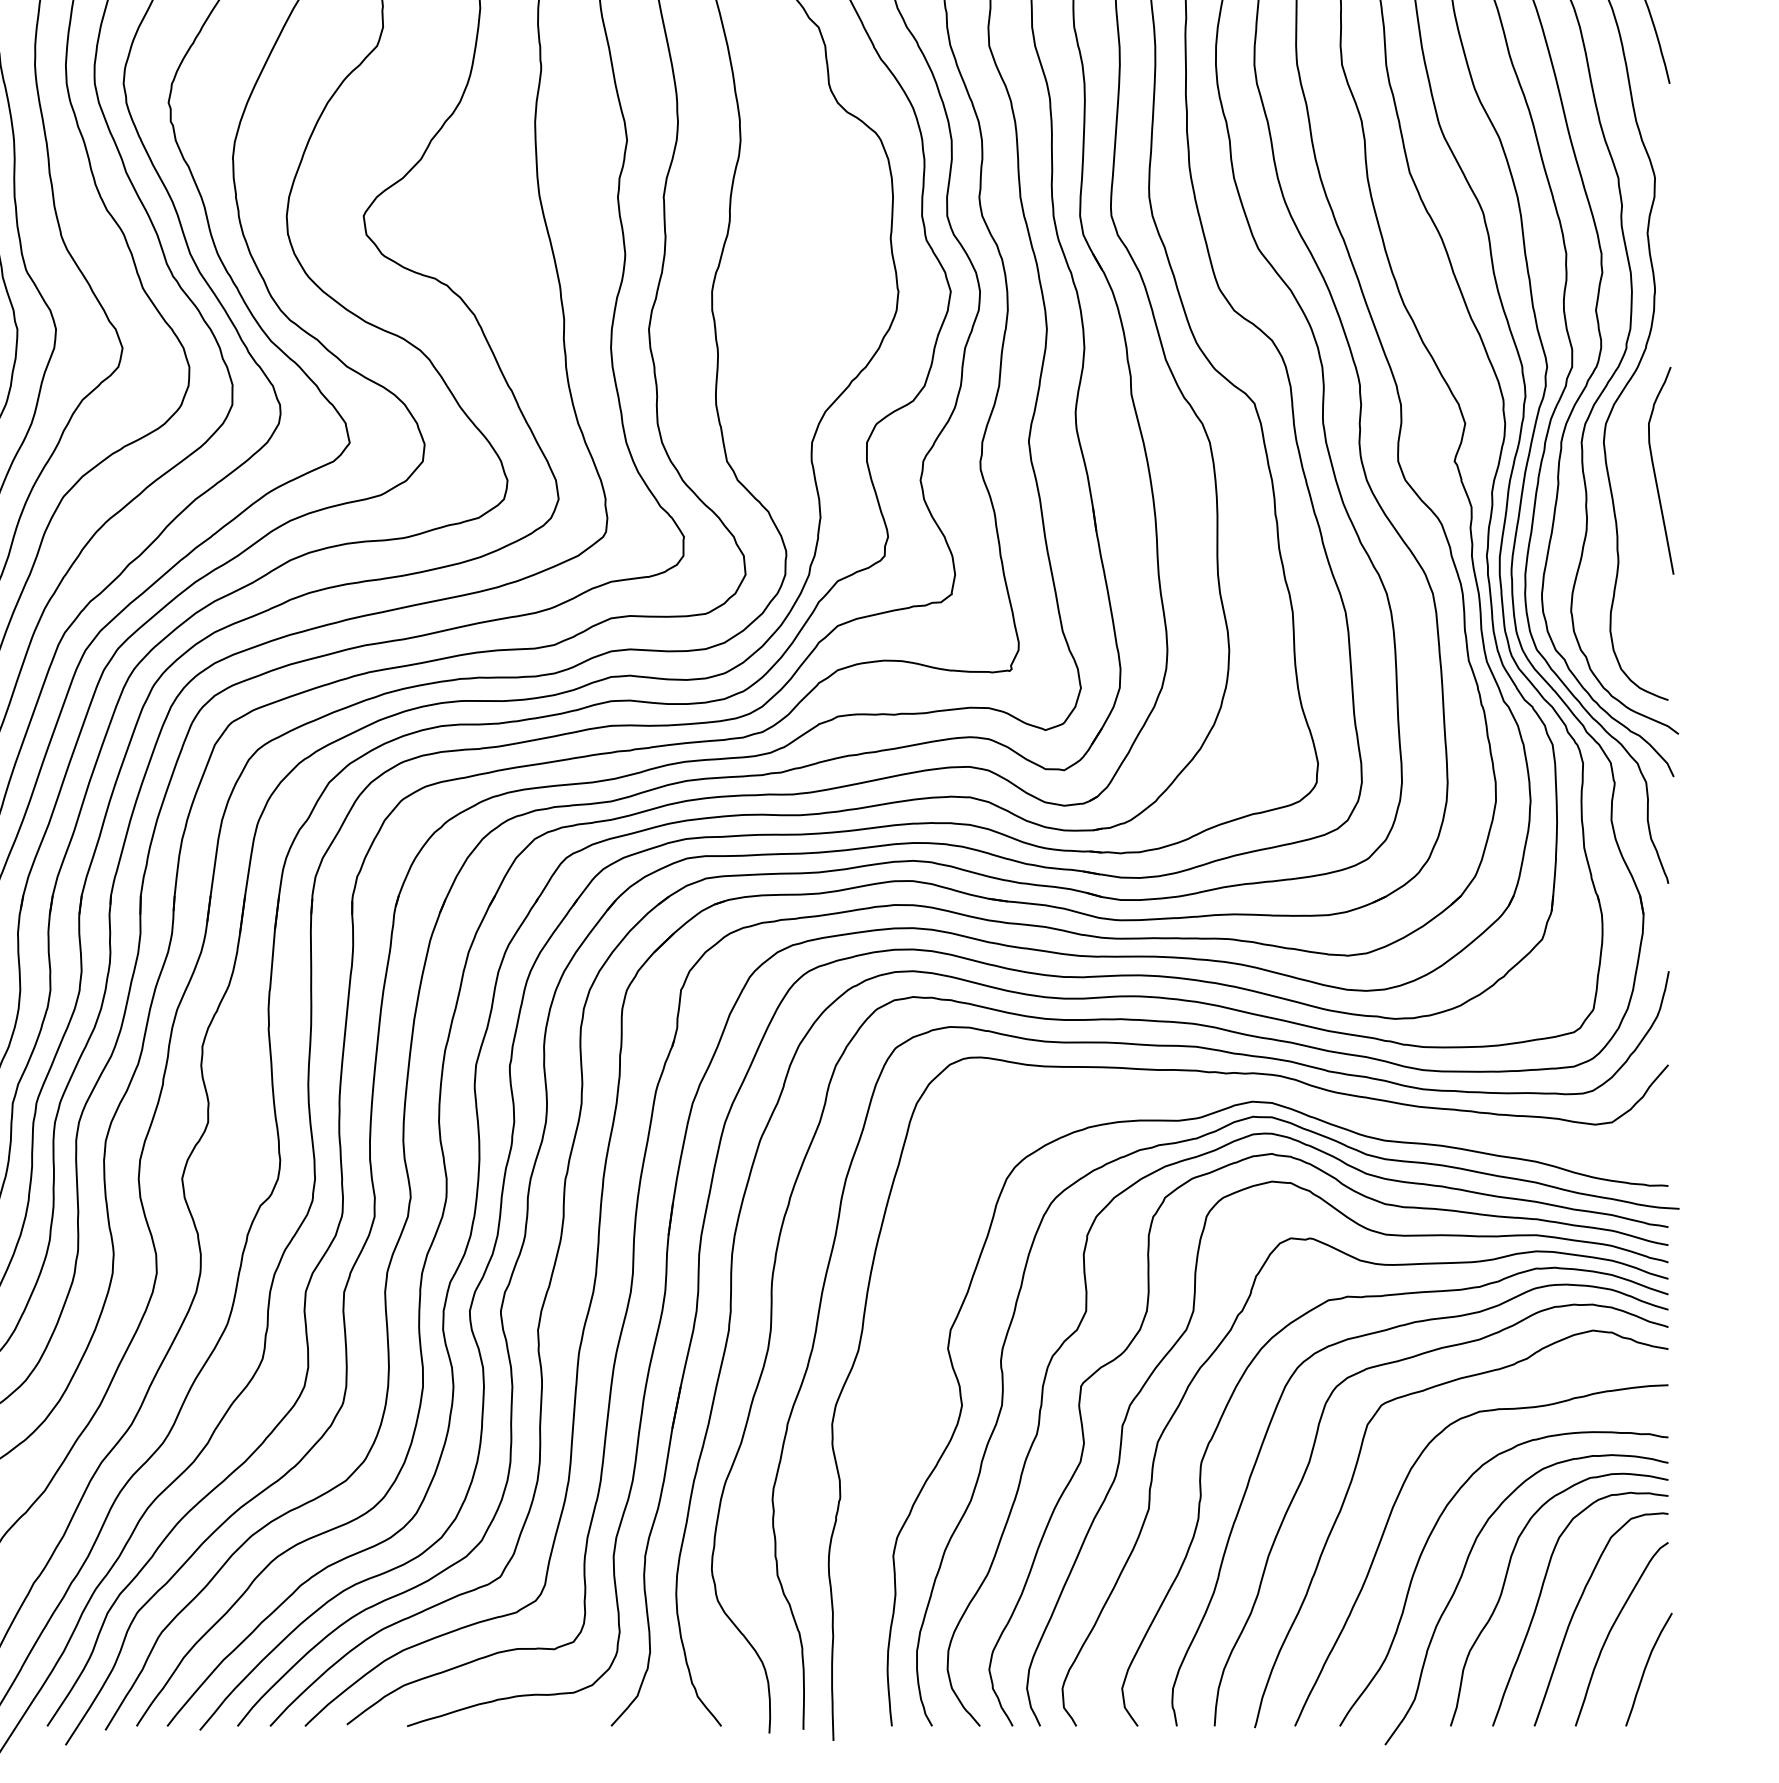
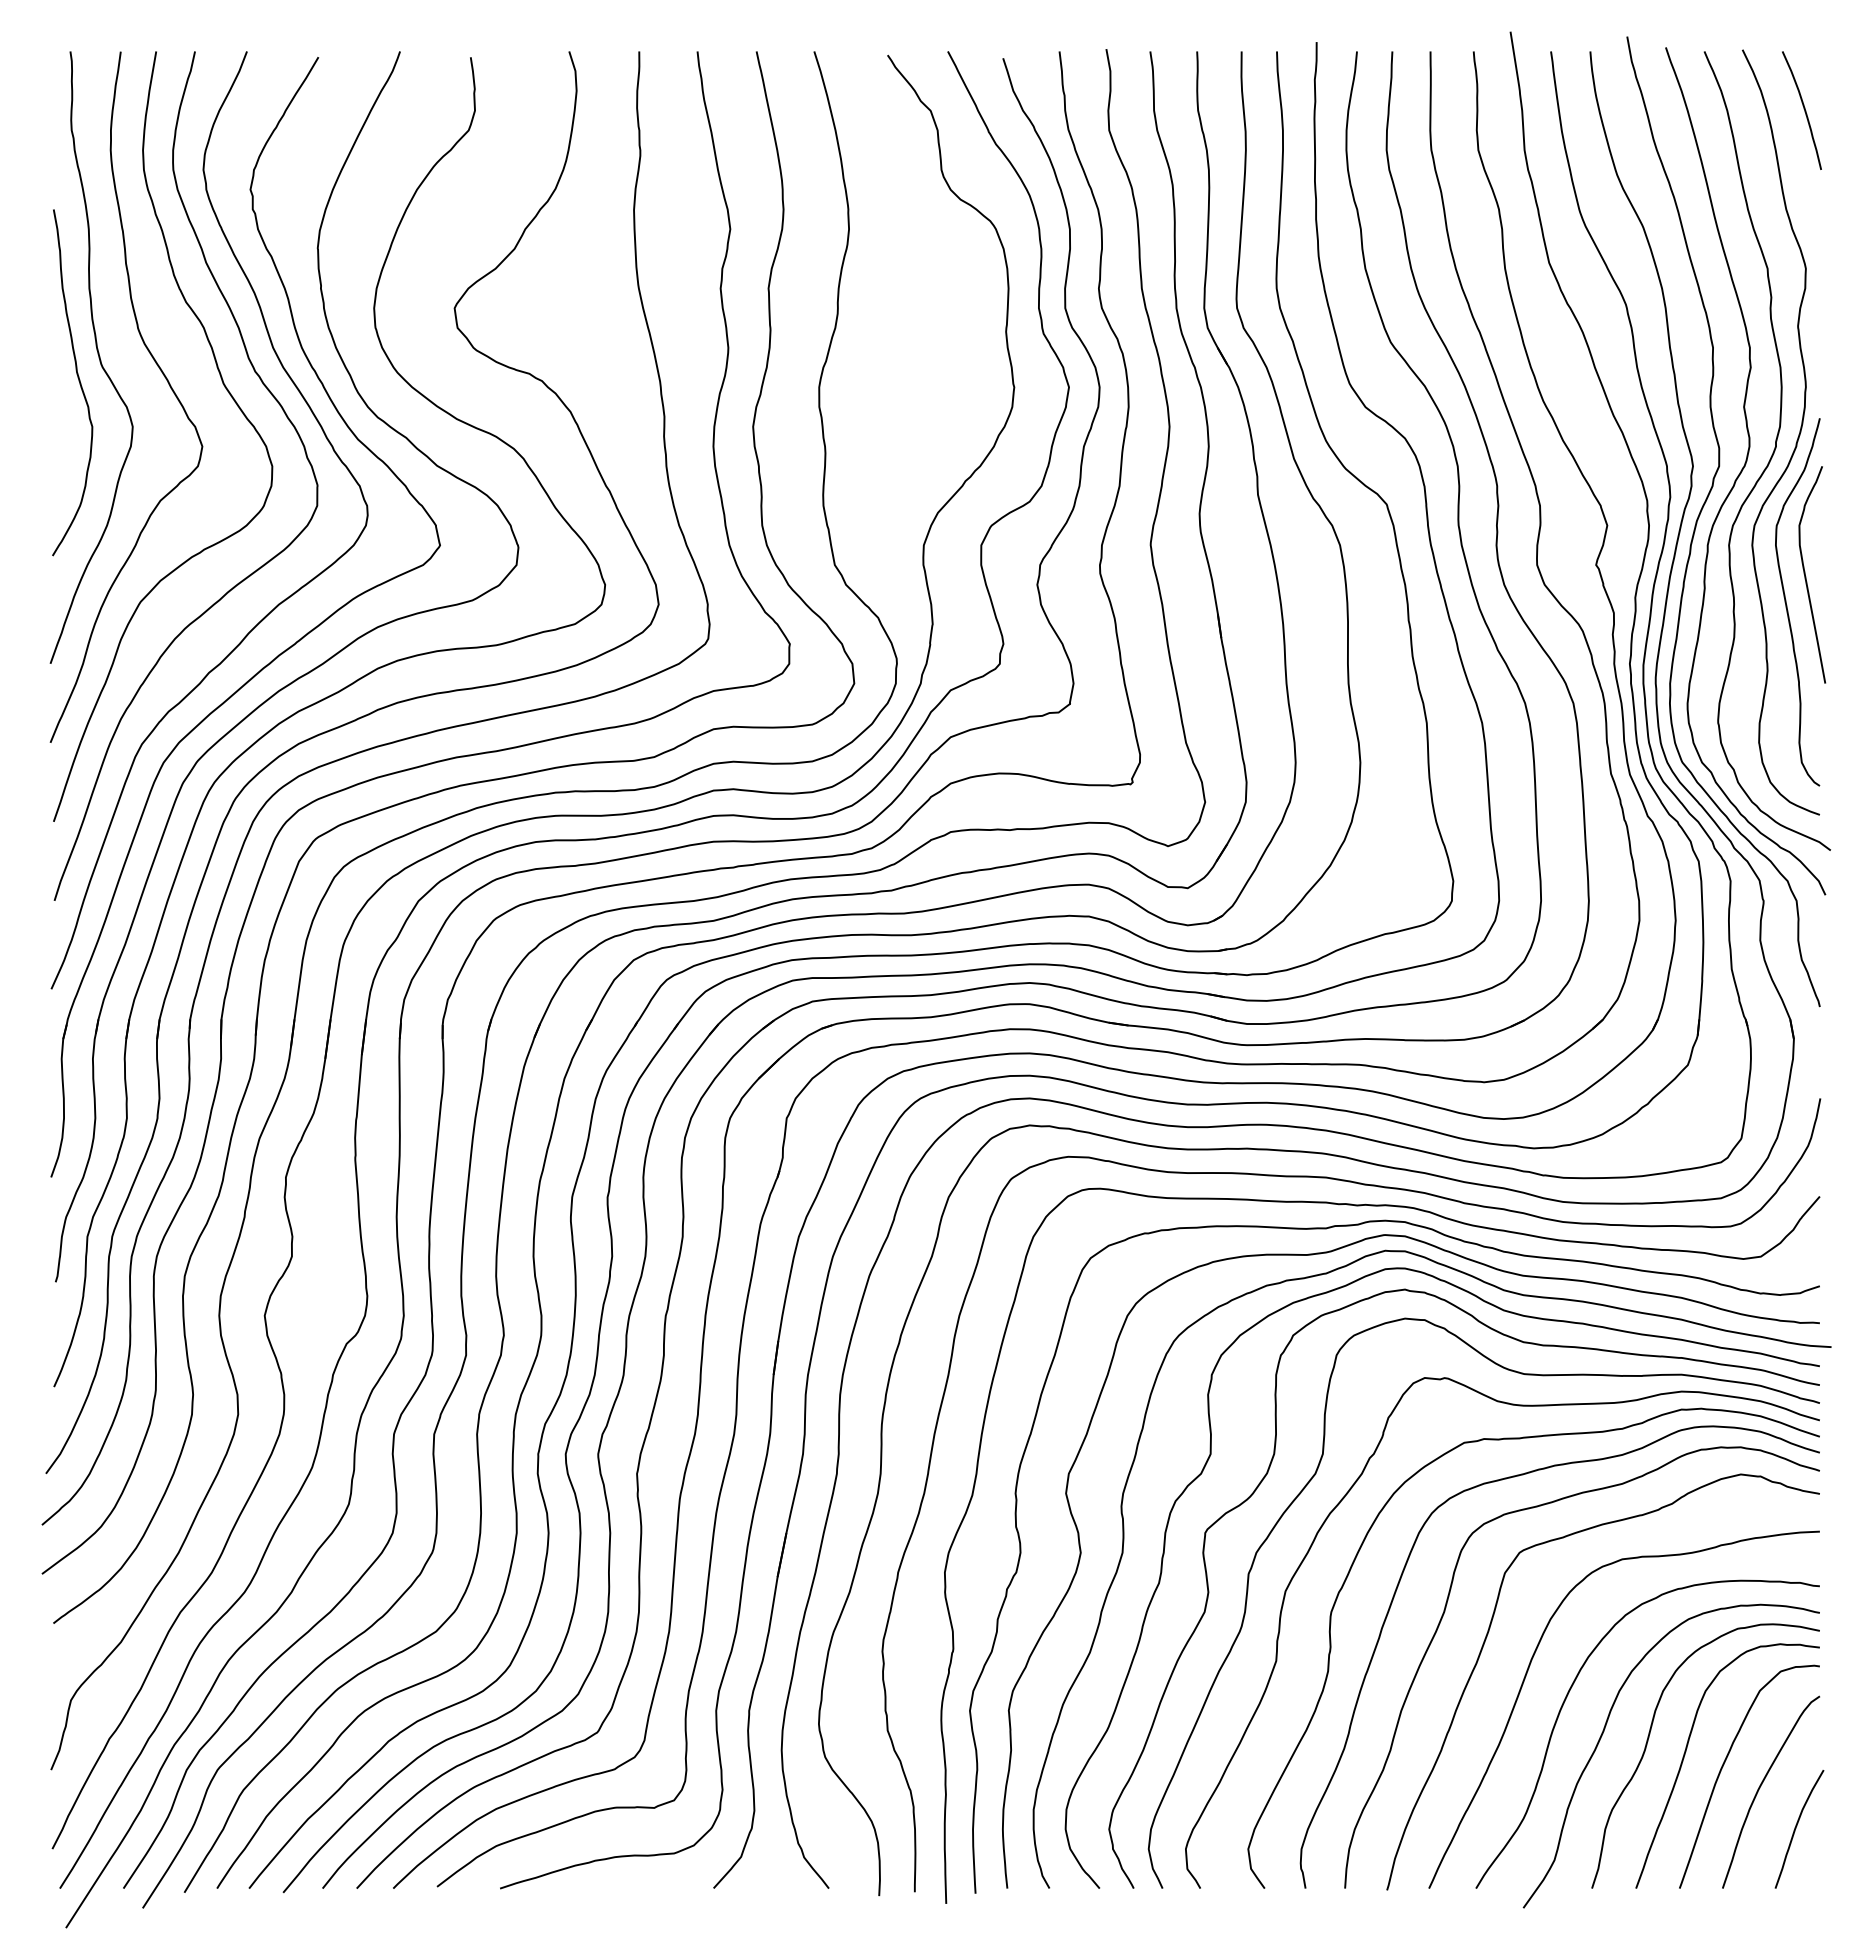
curve: (1637, 500) -> (1787, 605), added
curve: (1345, 1113) -> (1482, 1247), added

